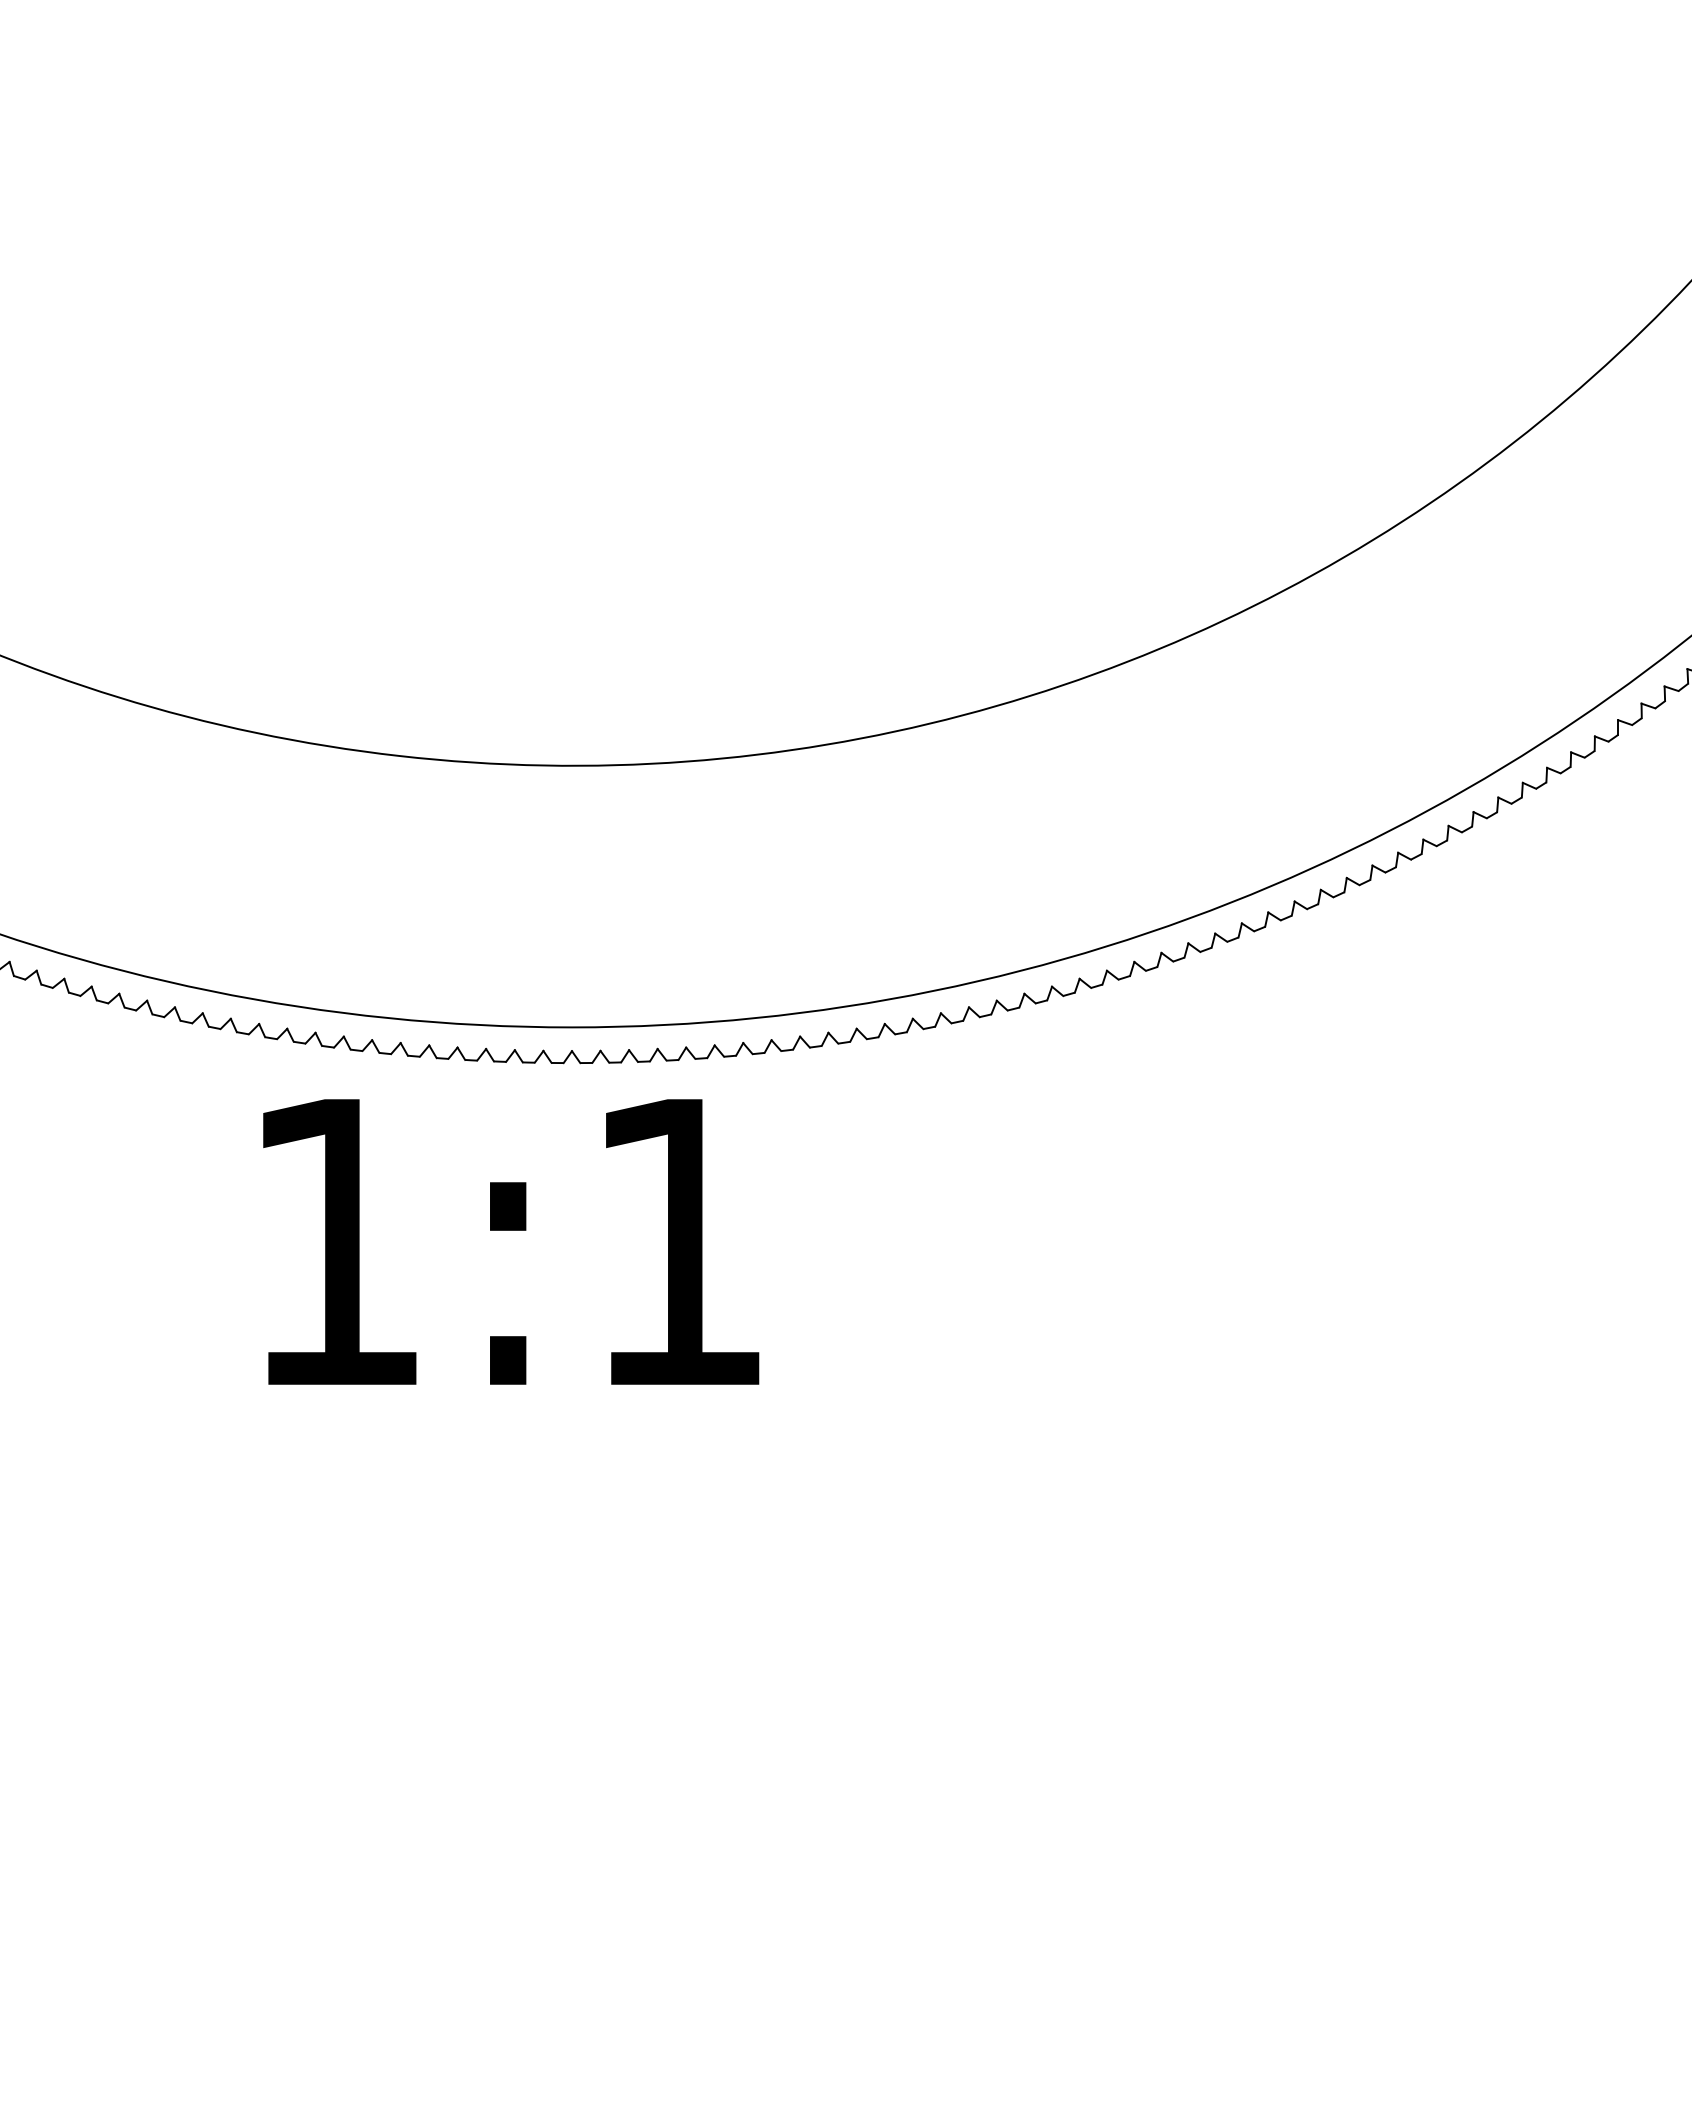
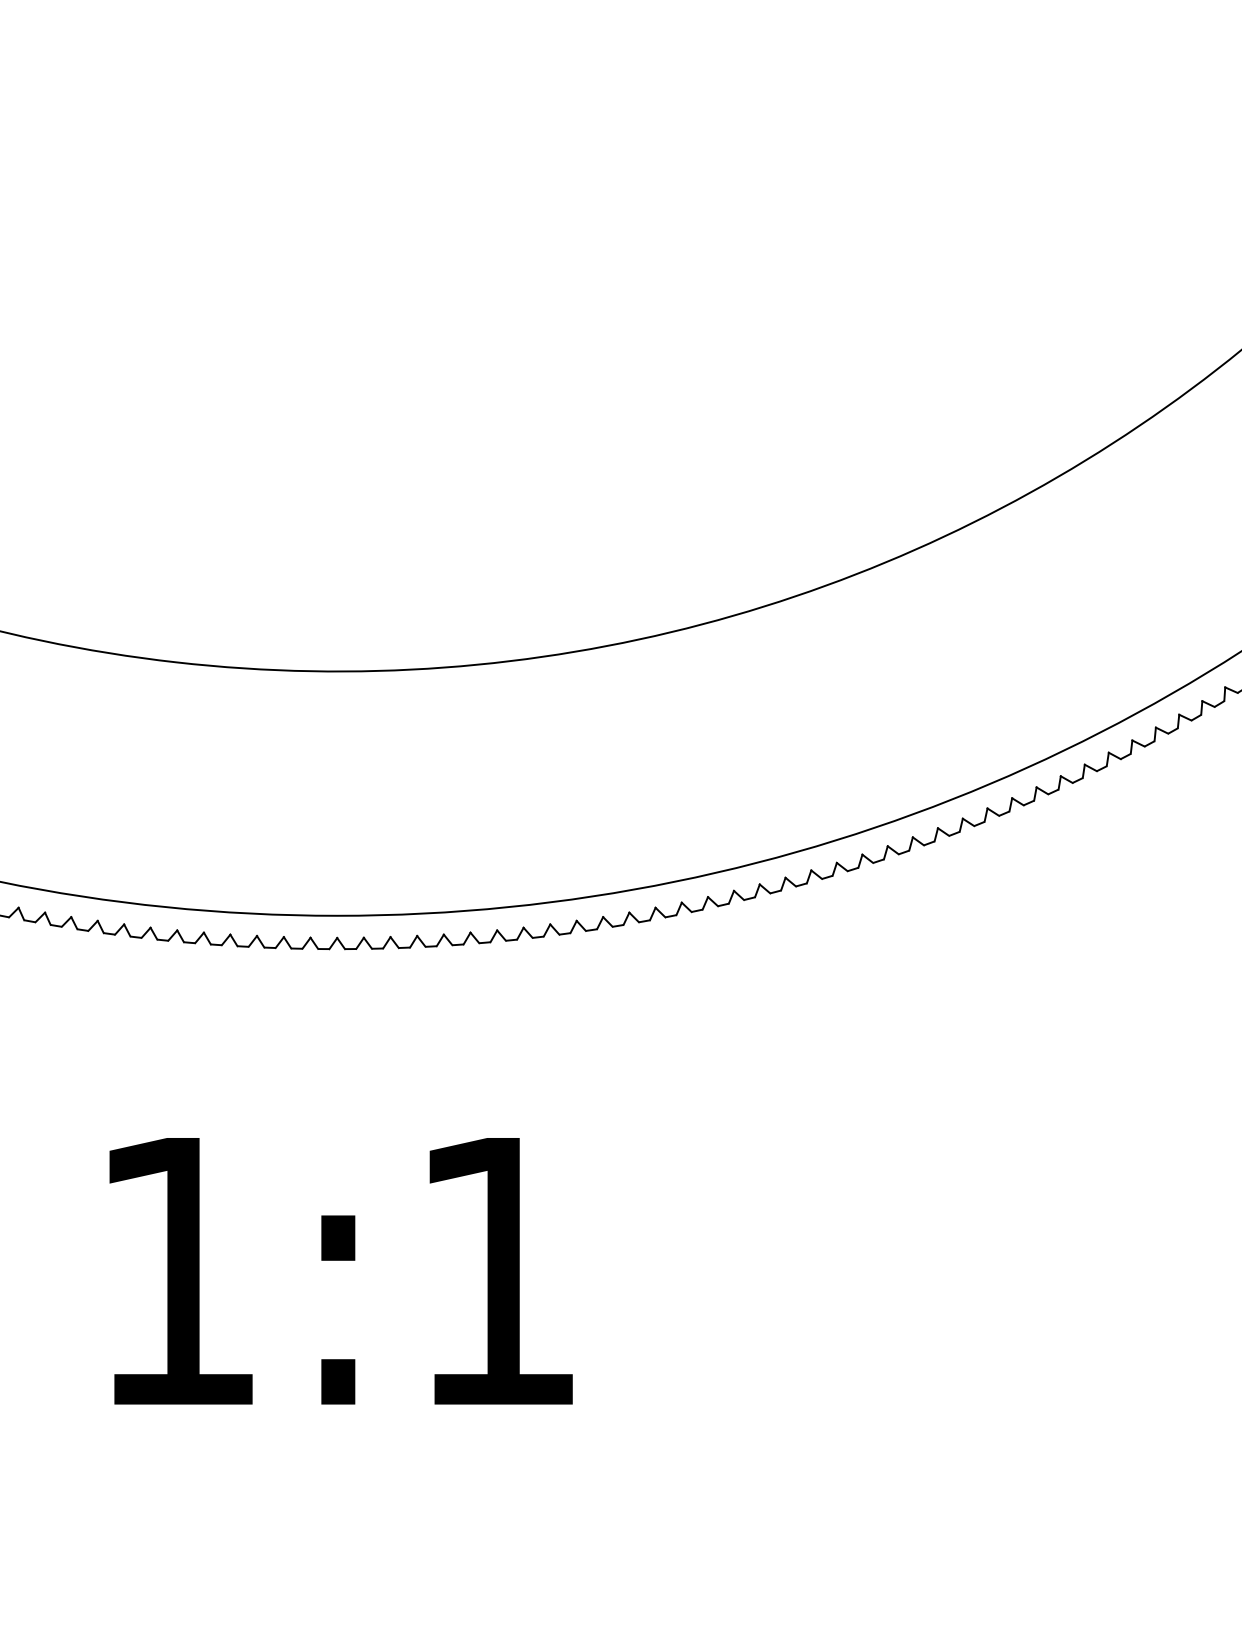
text: (511, 1241) -> (341, 1270), moved

